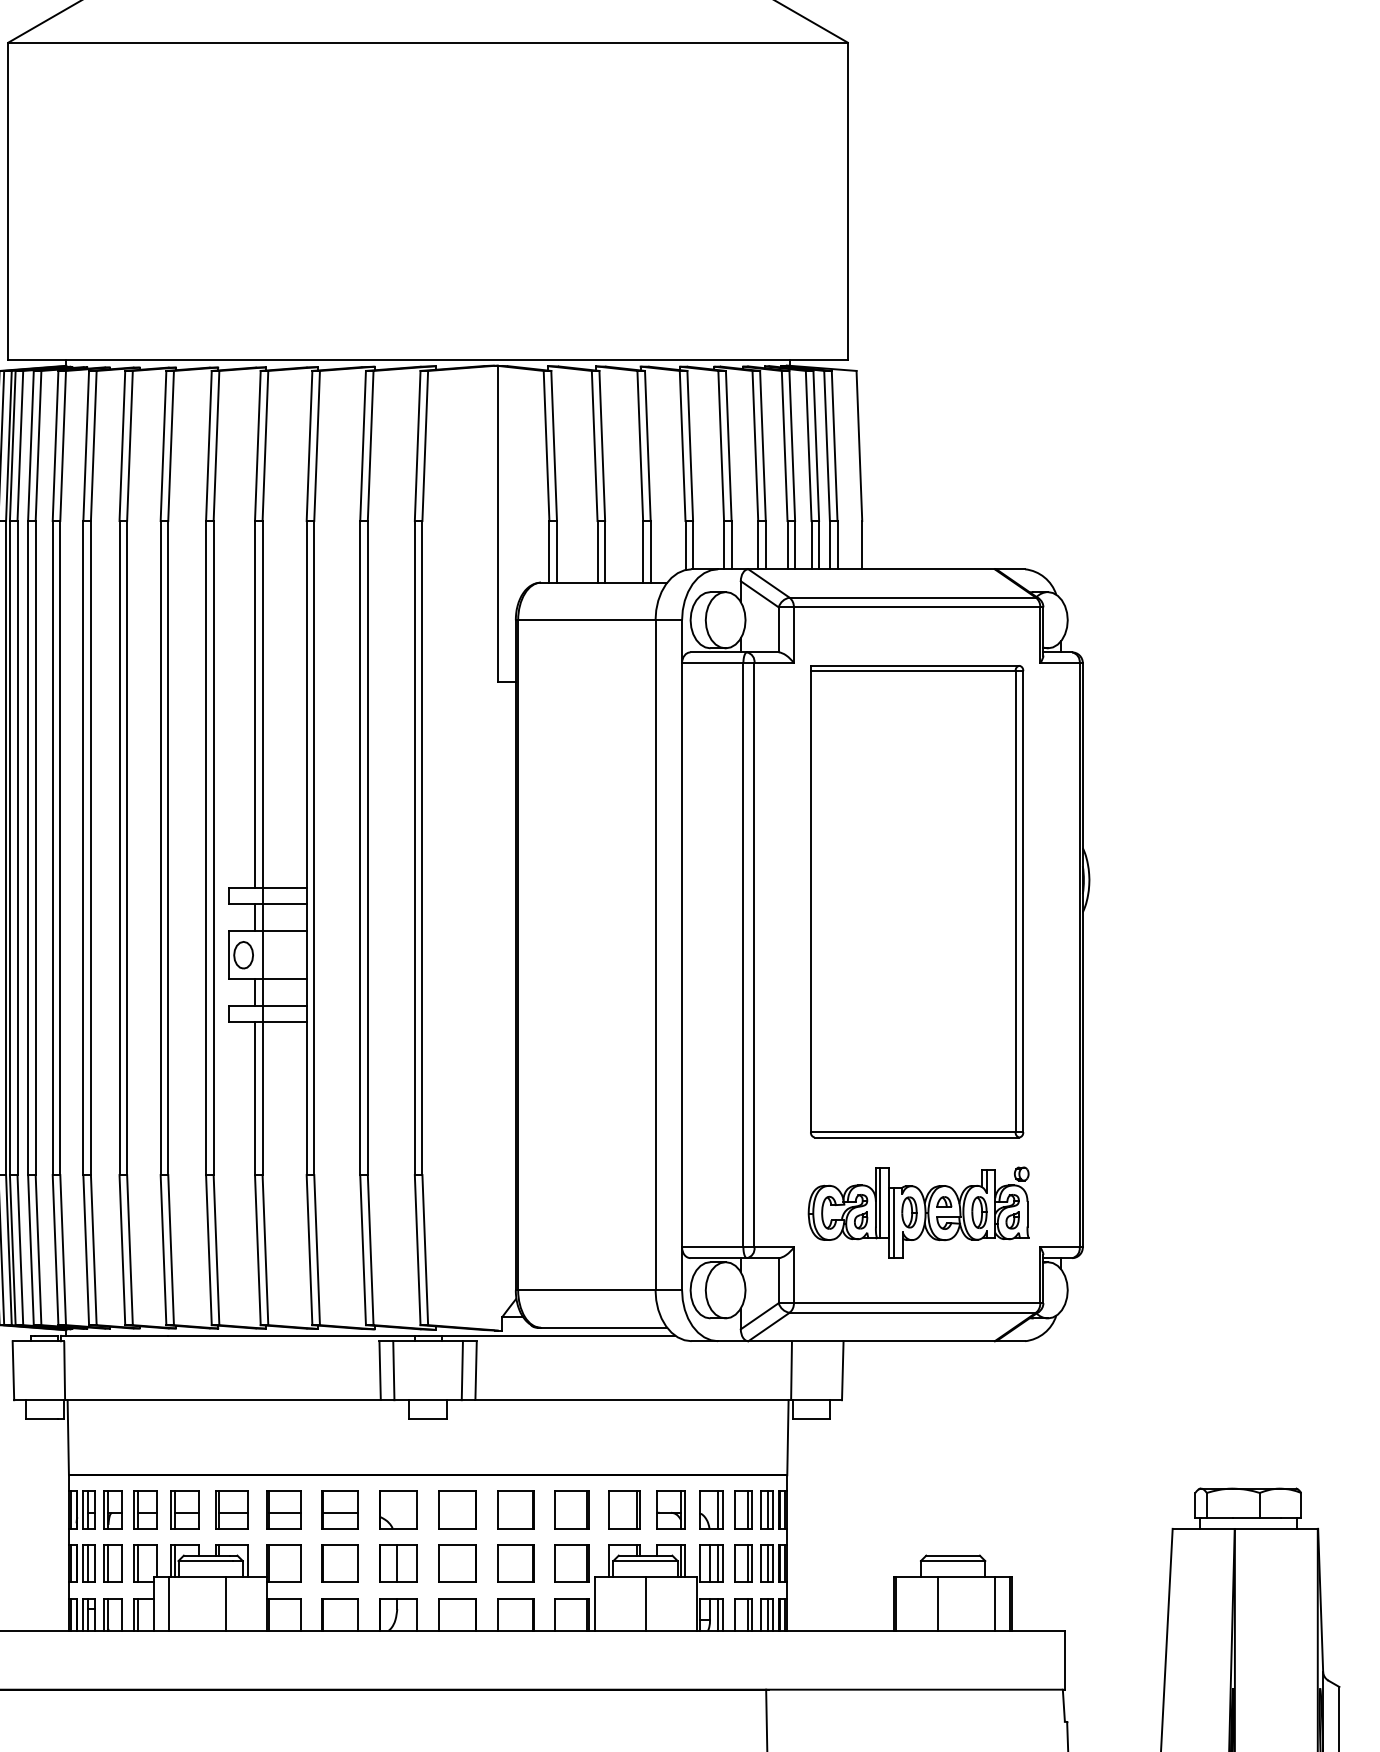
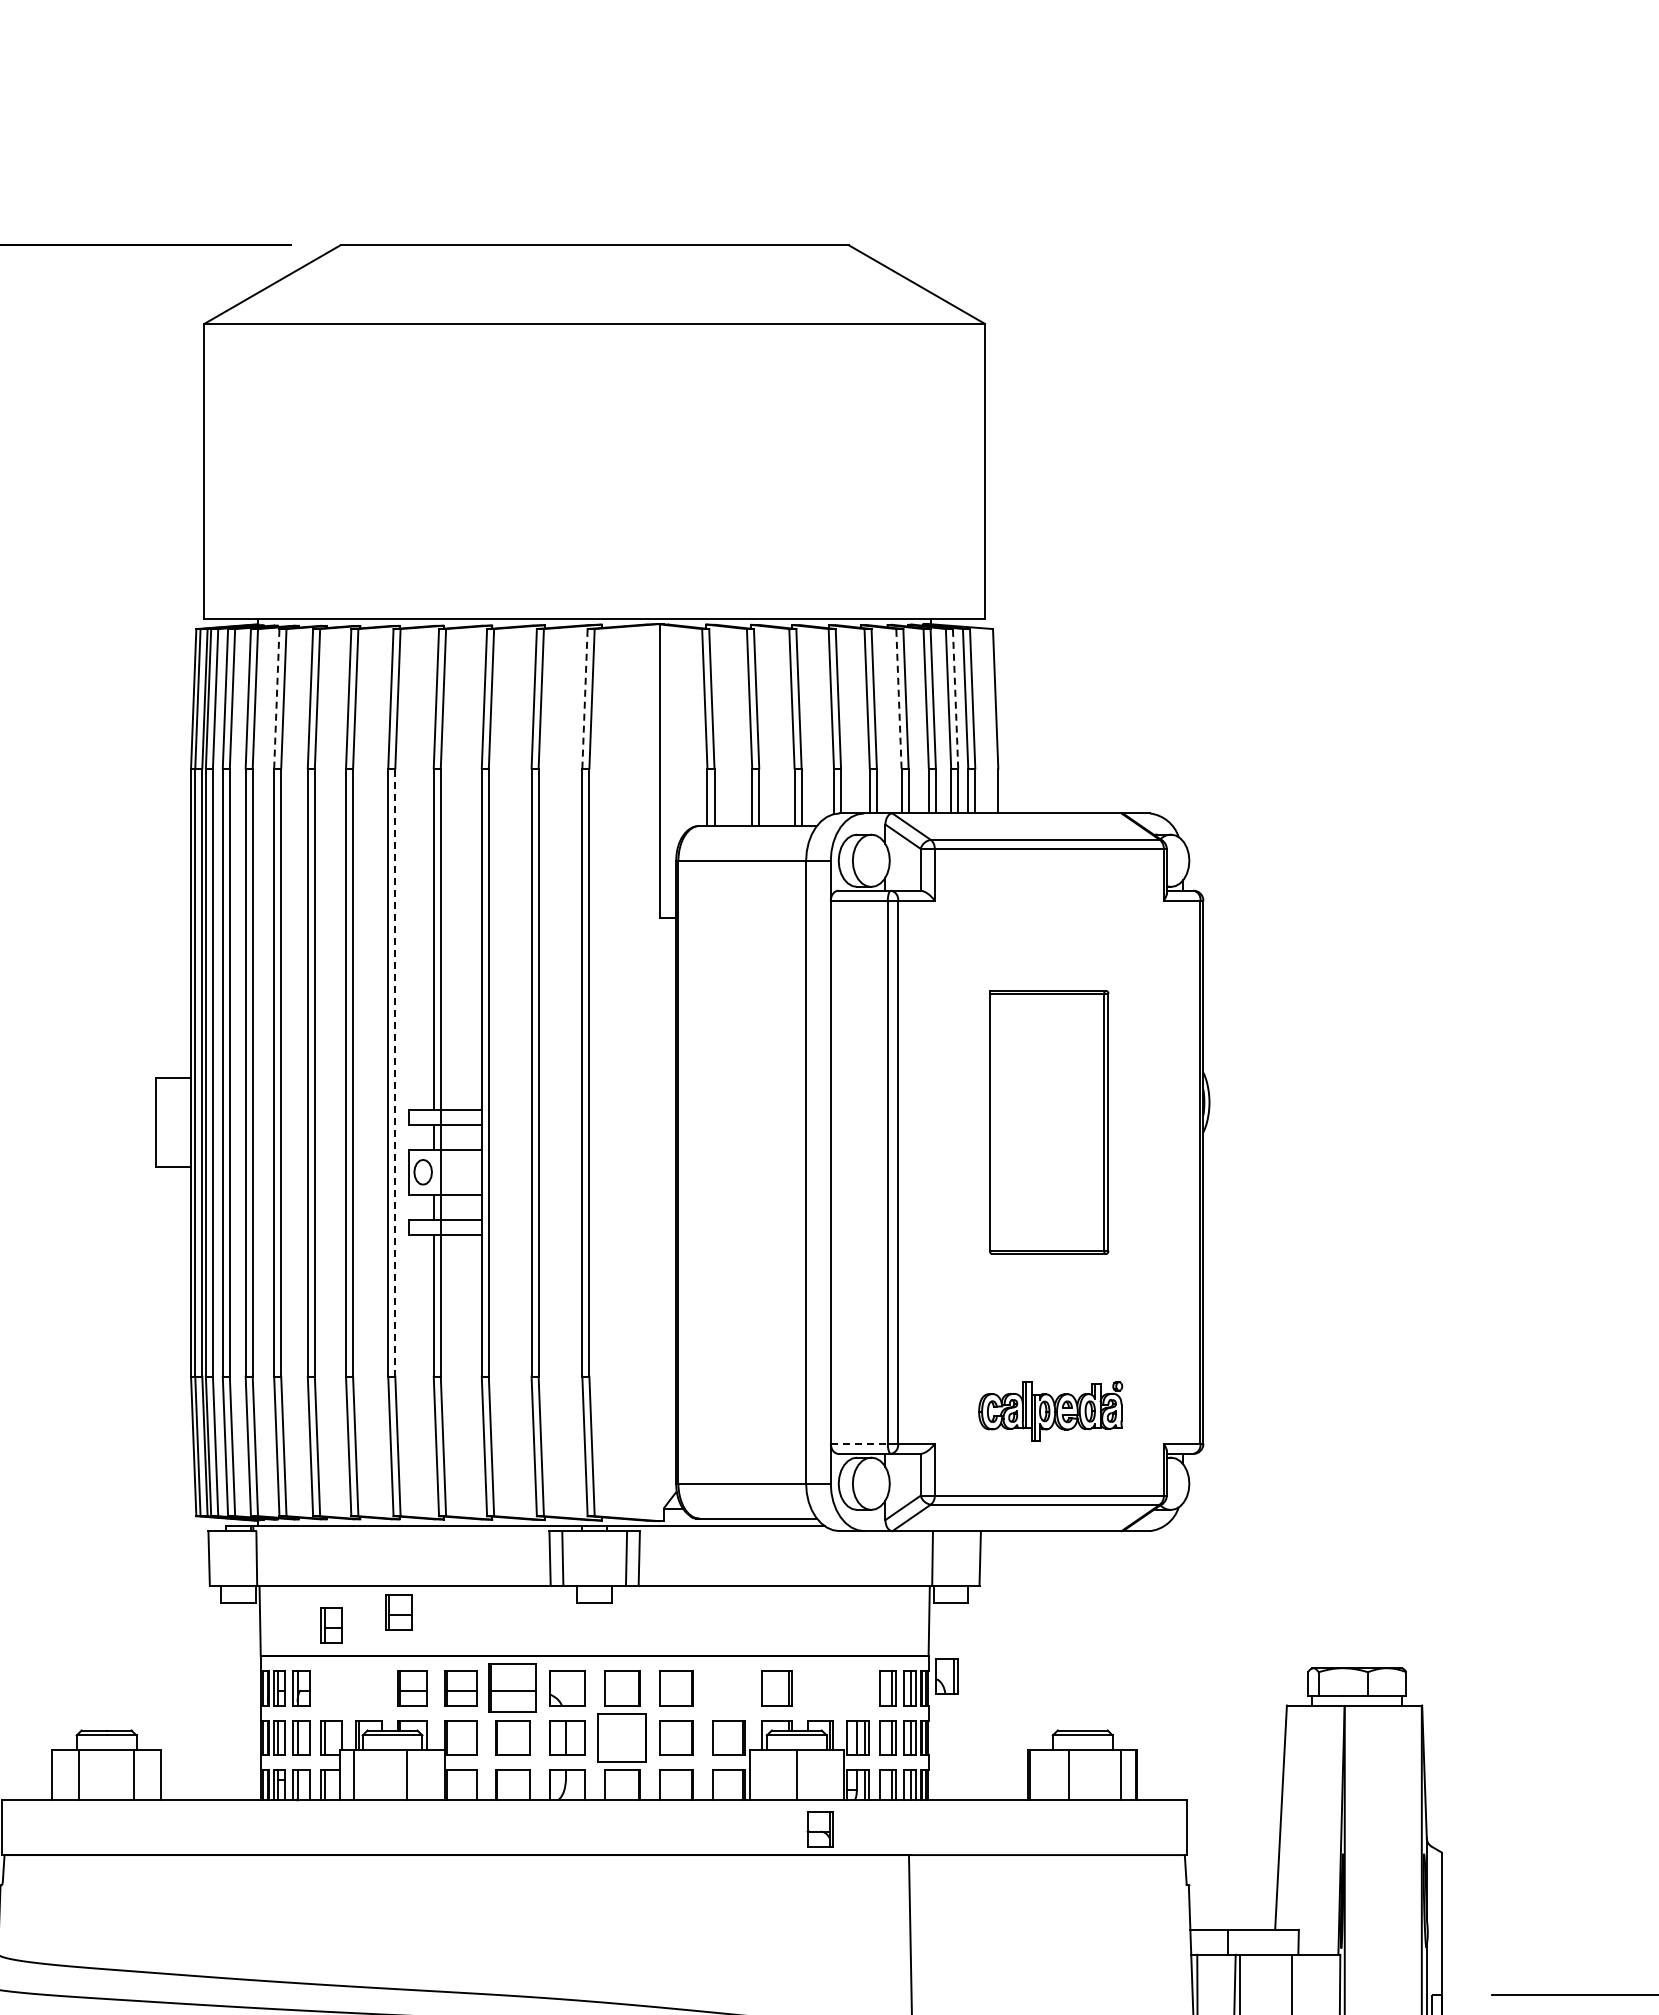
line: (85, 445) -> (276, 698), solid -> dashed
line: (418, 445) -> (585, 698), solid -> dashed
line: (754, 445) -> (898, 698), solid -> dashed
line: (816, 445) -> (955, 698), solid -> dashed
line: (213, 847) -> (395, 1072), solid -> dashed
part: (916, 901) -> (1048, 1122), size x0.6
part: (918, 1212) -> (1050, 1411), size x0.7
line: (712, 1246) -> (859, 1443), solid -> dashed
part: (145, 1510) -> (331, 1625), moved
part: (184, 1510) -> (398, 1612), moved
part: (339, 1510) -> (512, 1688), size x1.4
part: (572, 1510) -> (728, 1688), removed
part: (669, 1510) -> (819, 1829), moved
part: (710, 1510) -> (946, 1676), moved
part: (458, 1563) -> (622, 1737), size x1.4

